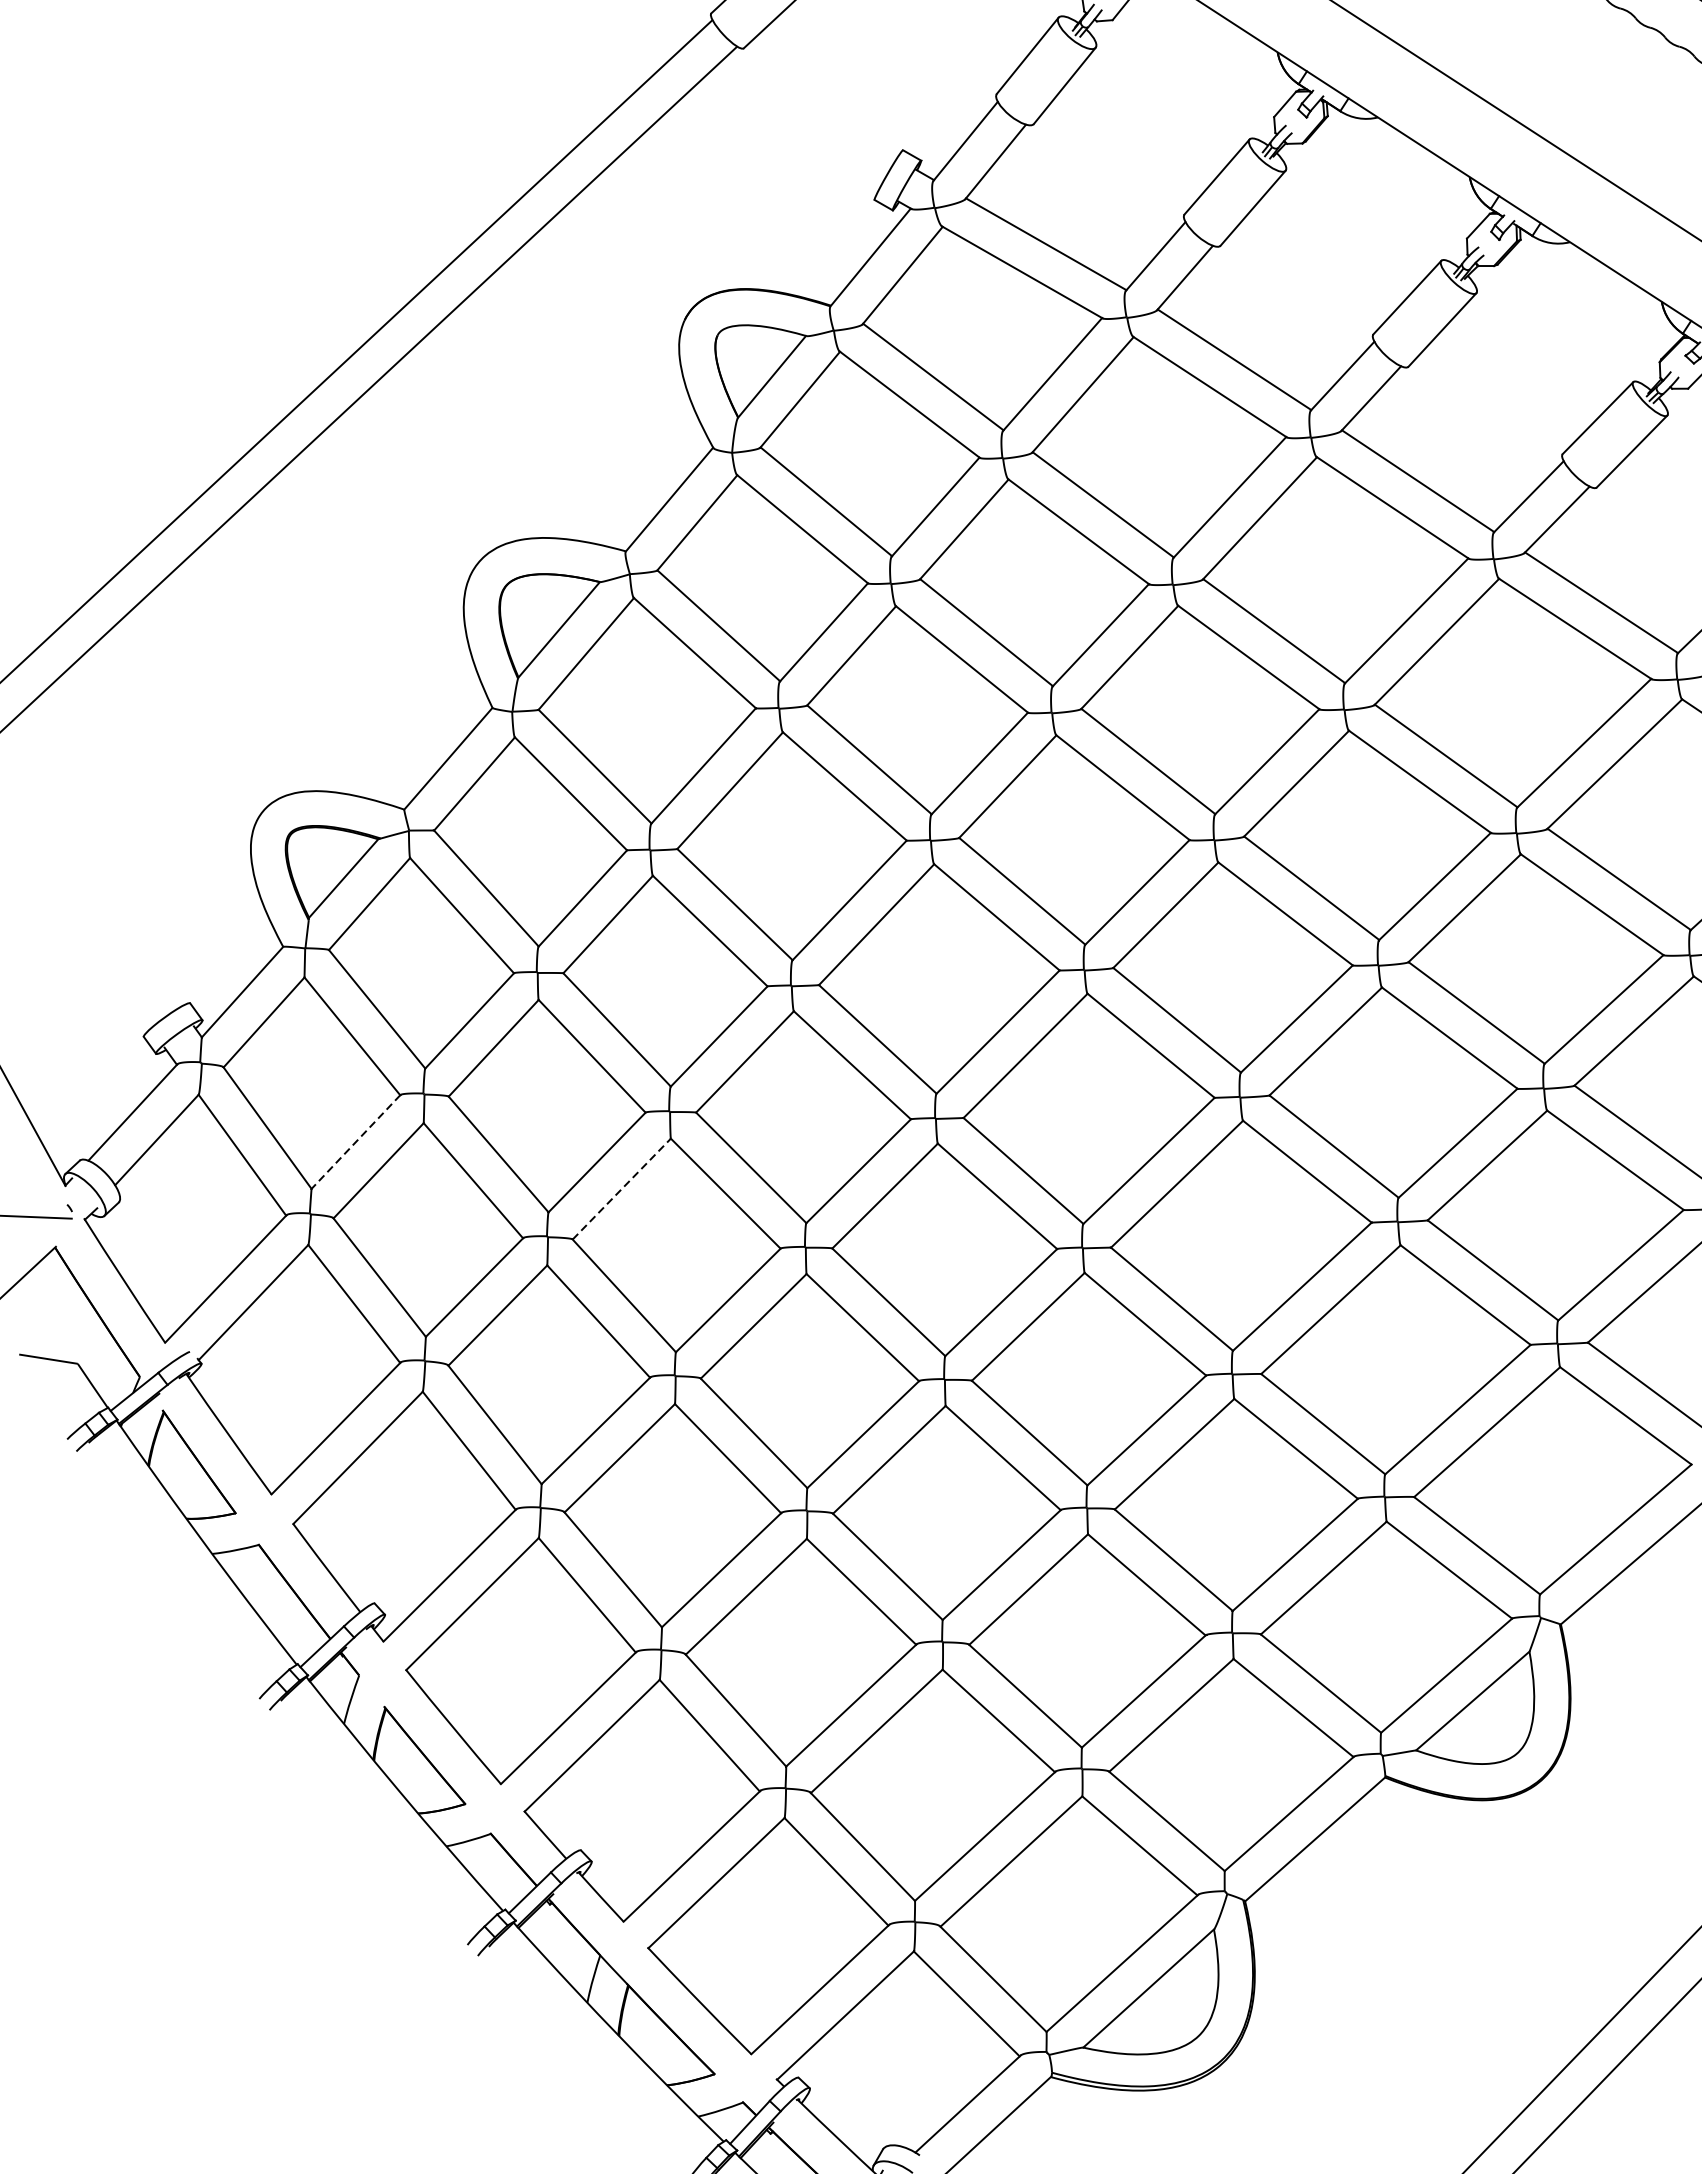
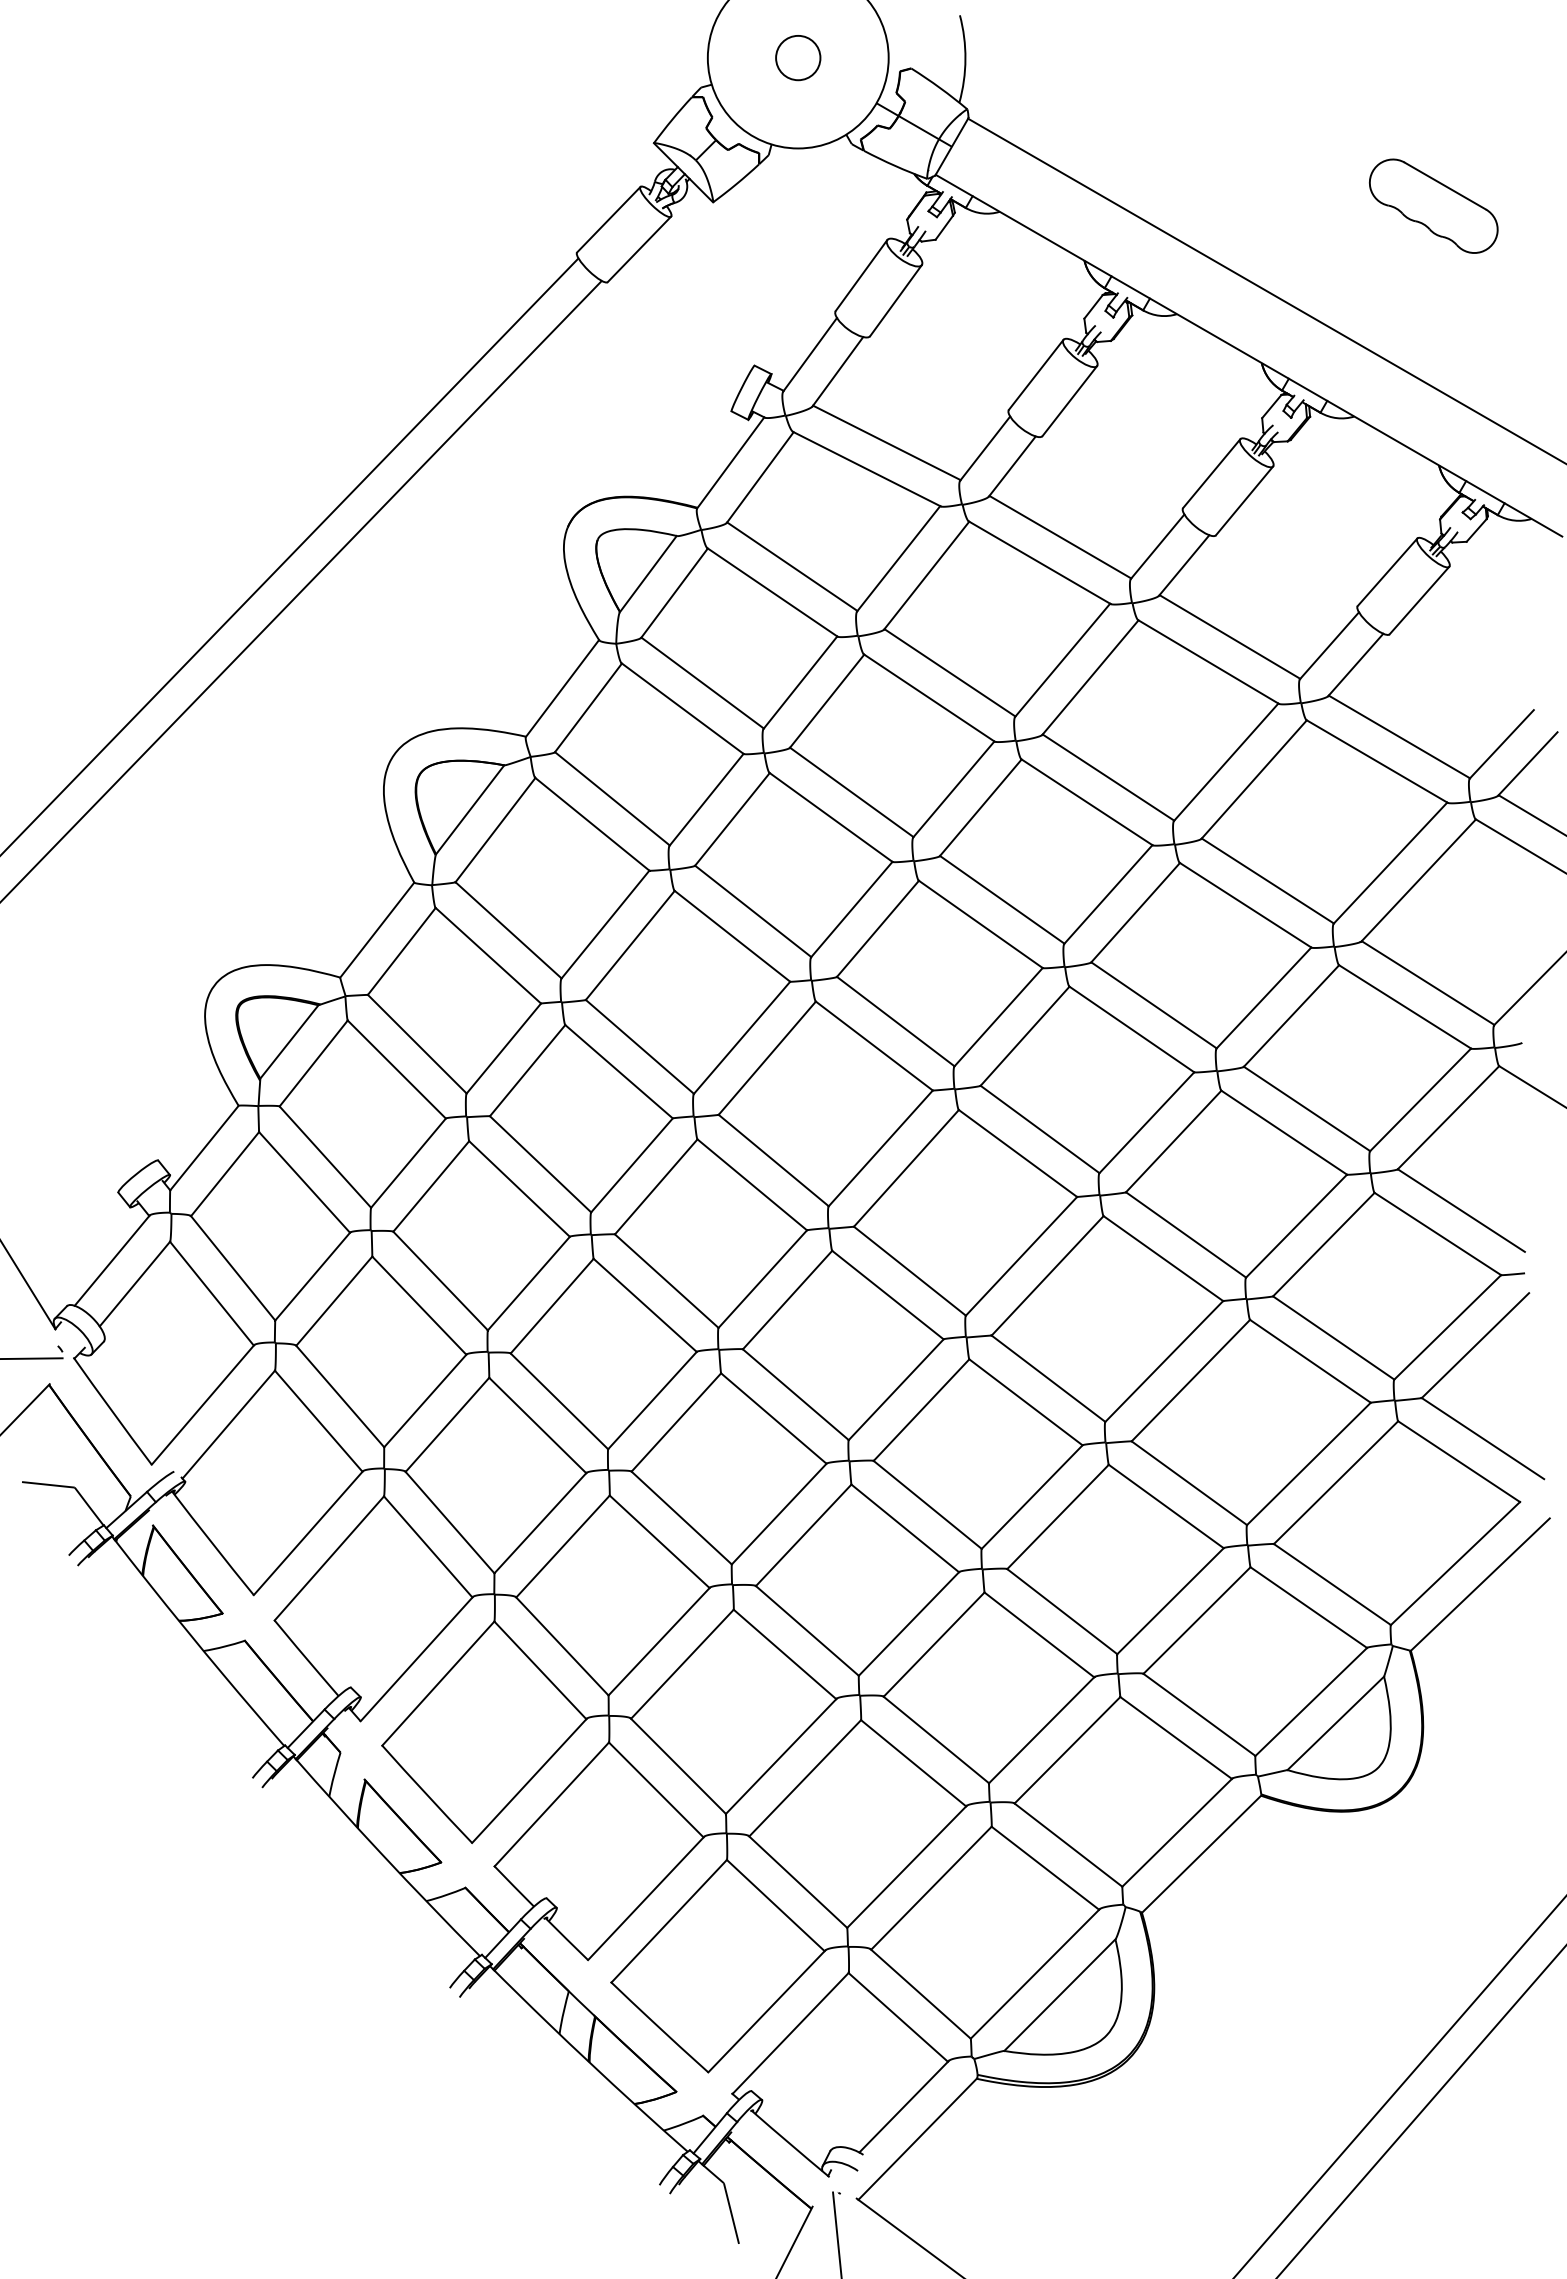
line: (355, 1141) -> (312, 1276), dashed -> solid
line: (622, 1189) -> (552, 1306), dashed -> solid

